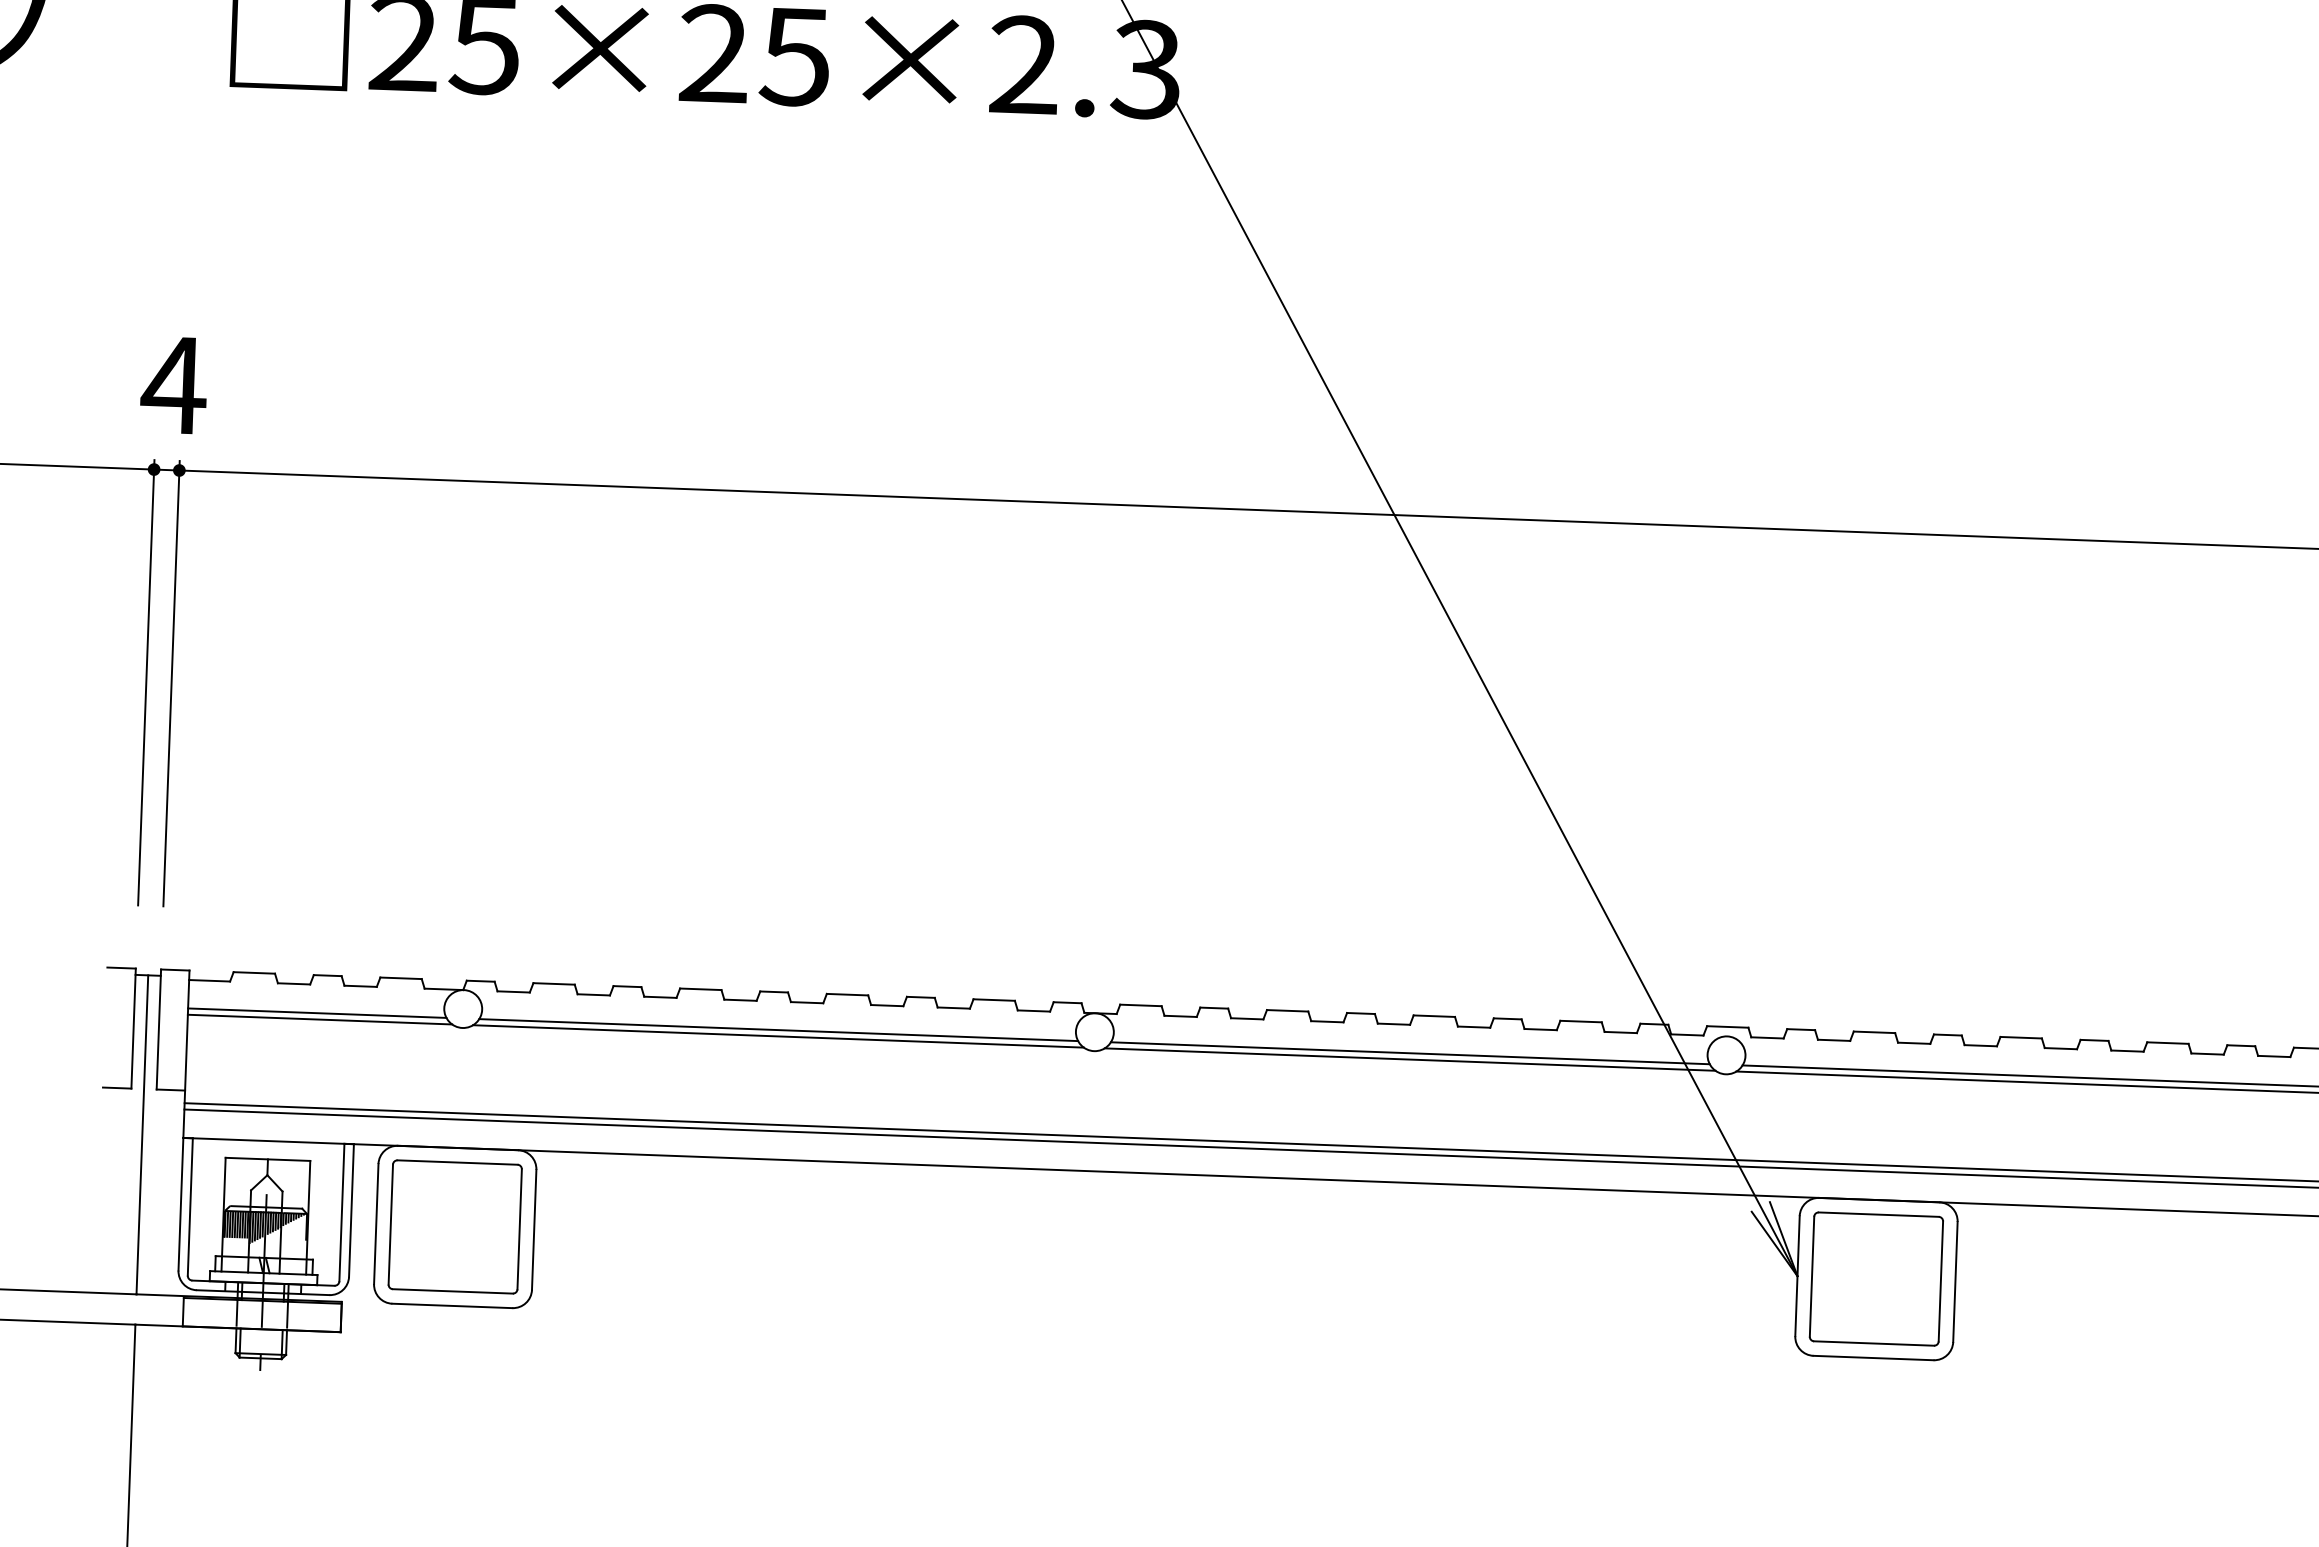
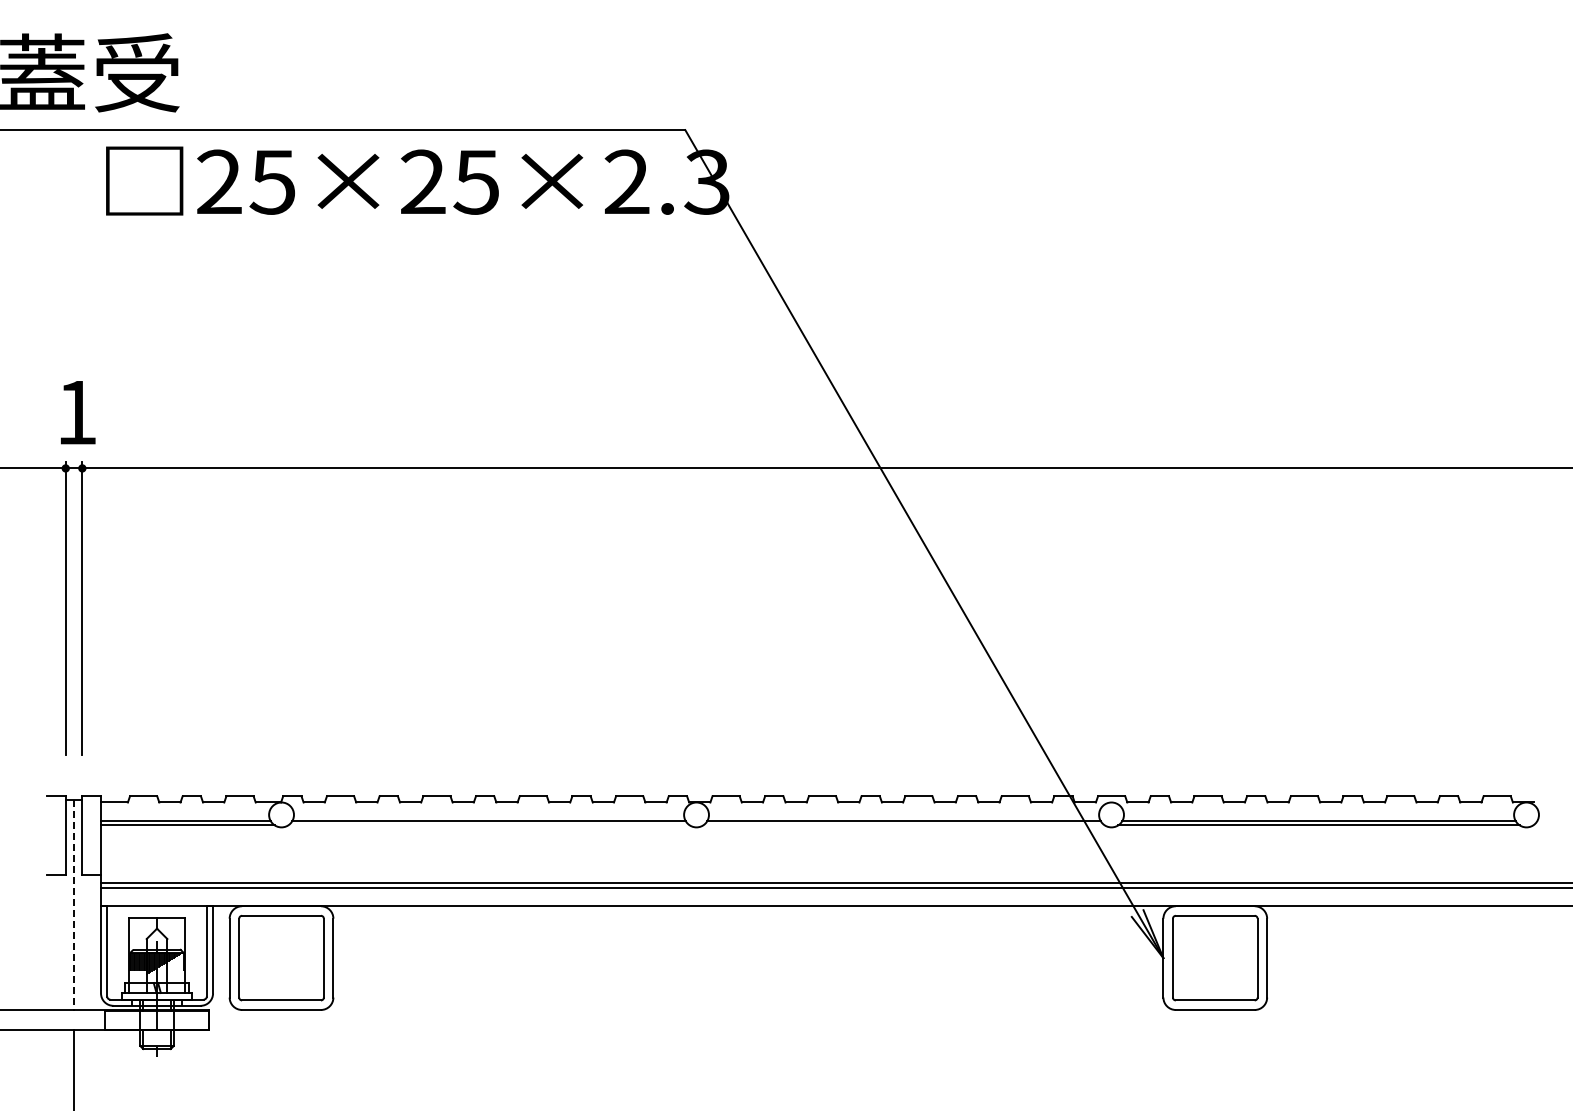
text: (173, 385) -> (76, 412), 4 -> 1
line: (777, 1036) -> (488, 825), removed
line: (1409, 1059) -> (903, 825), removed
line: (143, 1135) -> (74, 905), solid -> dashed

